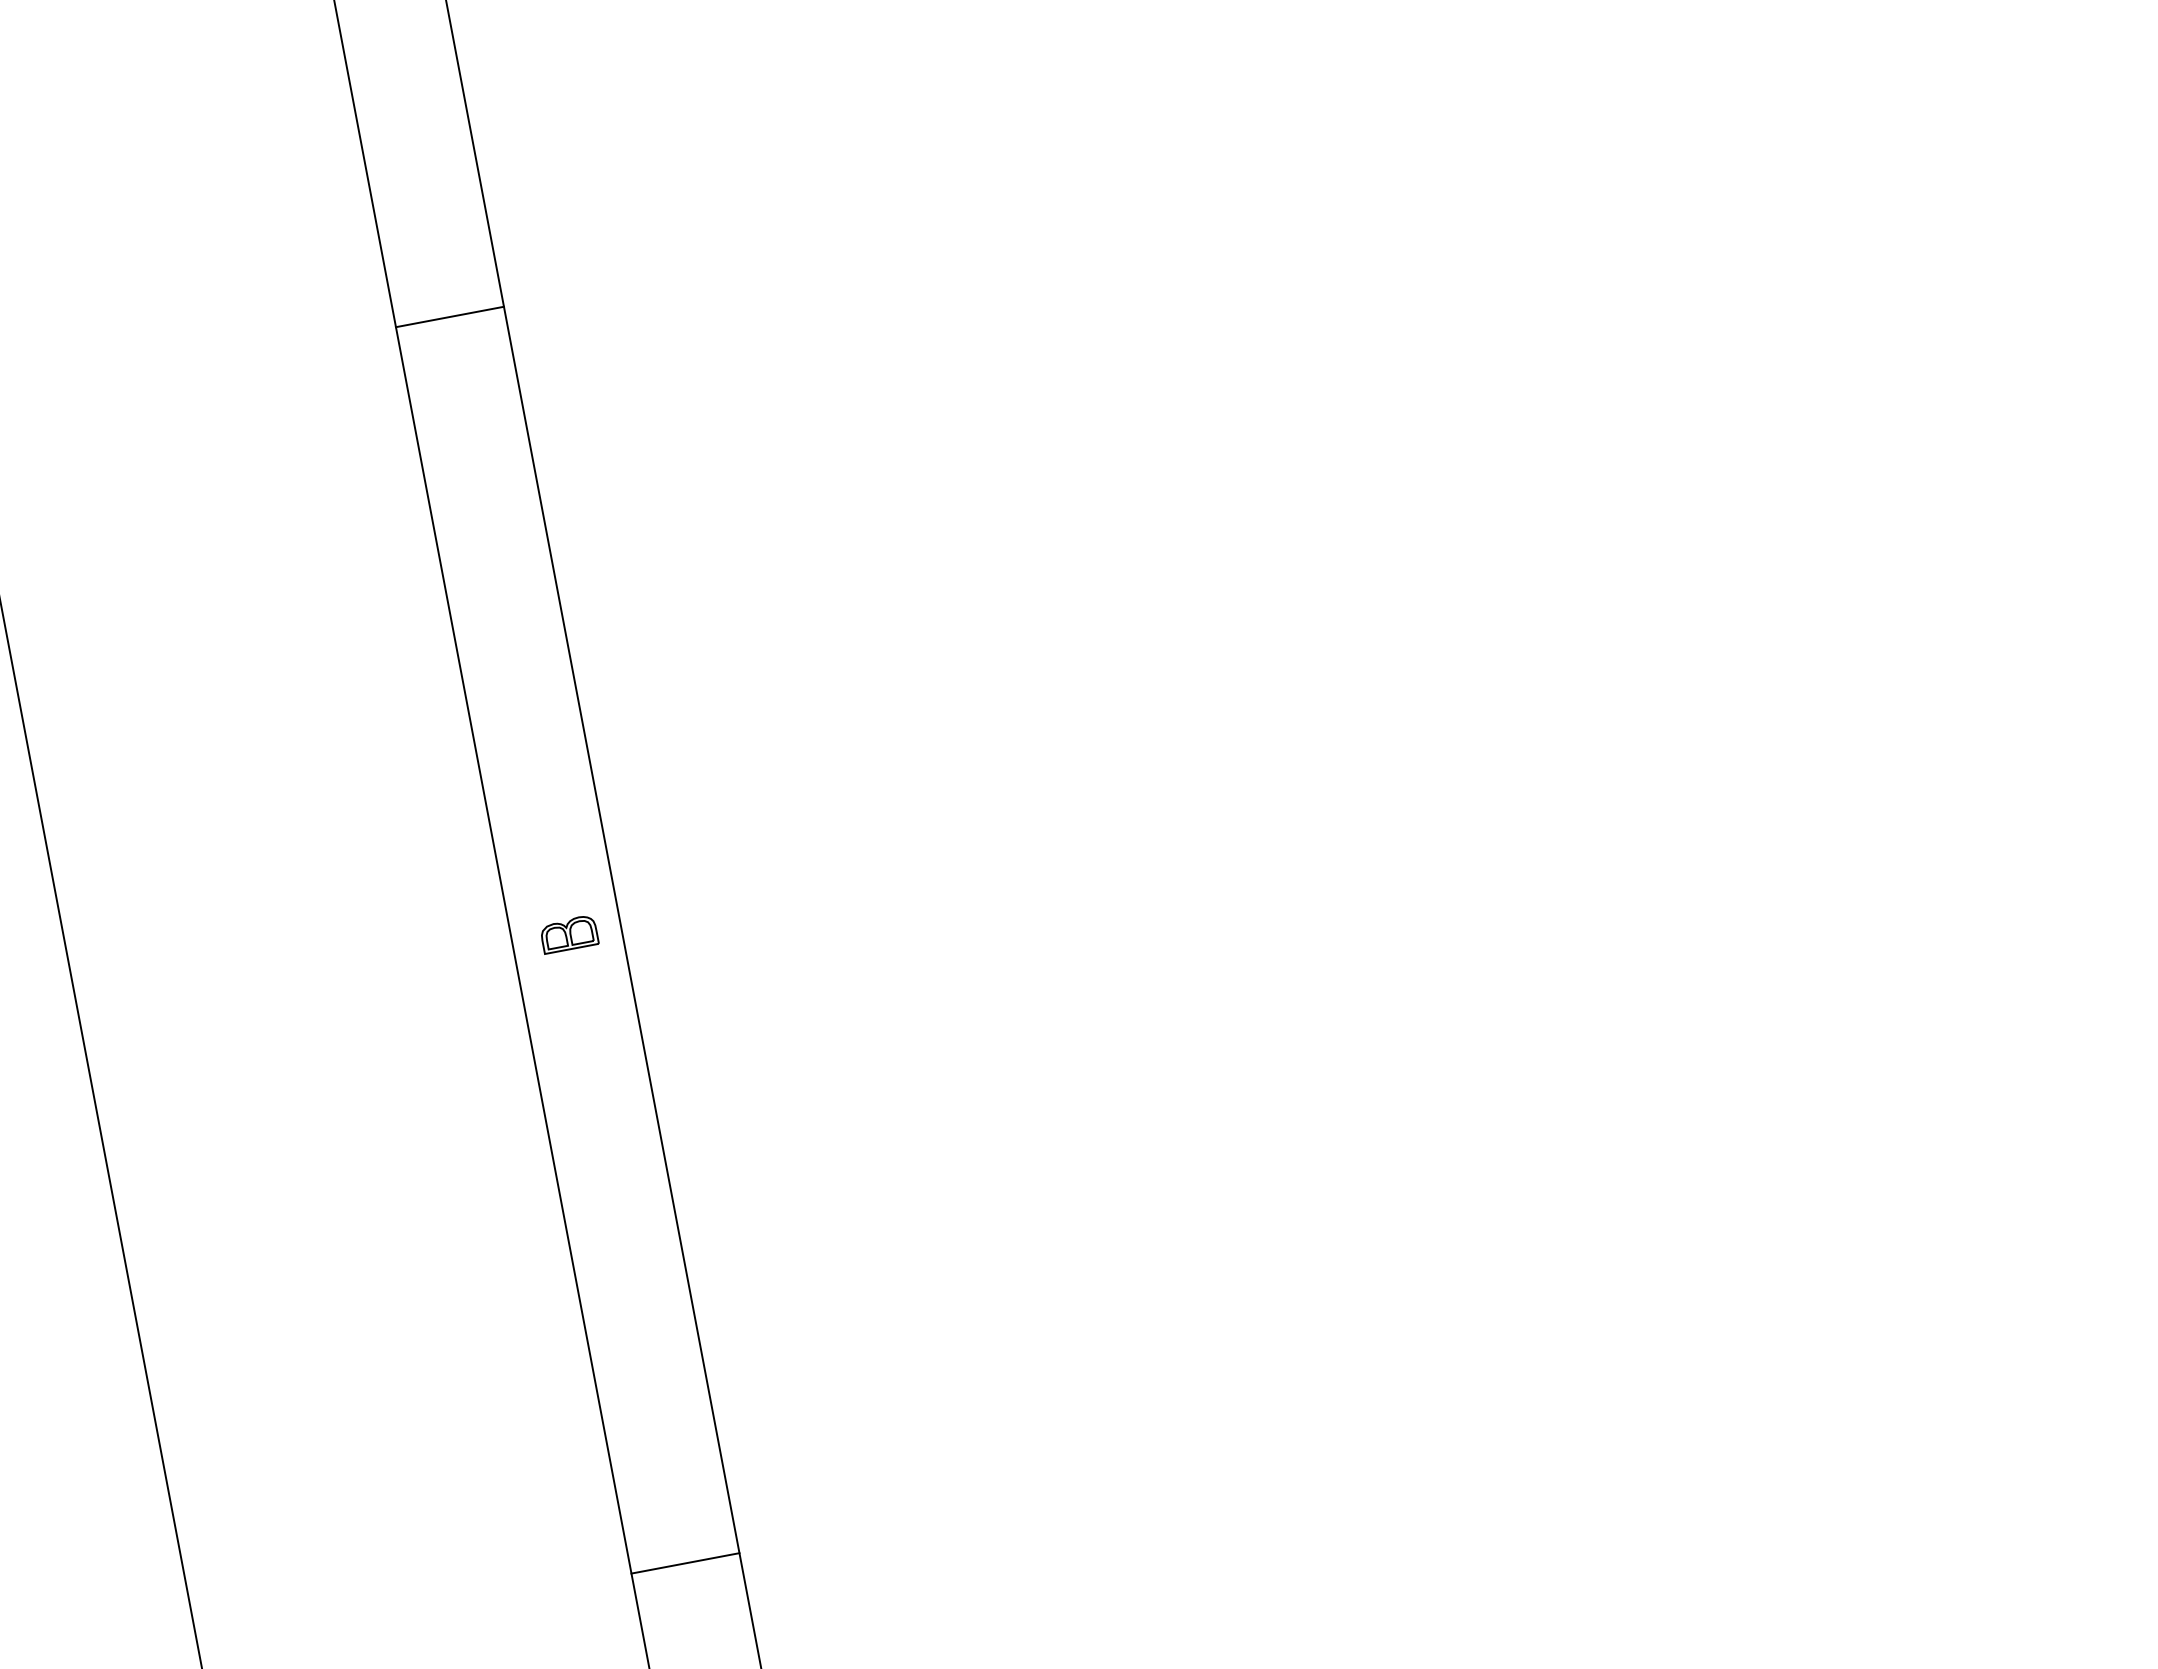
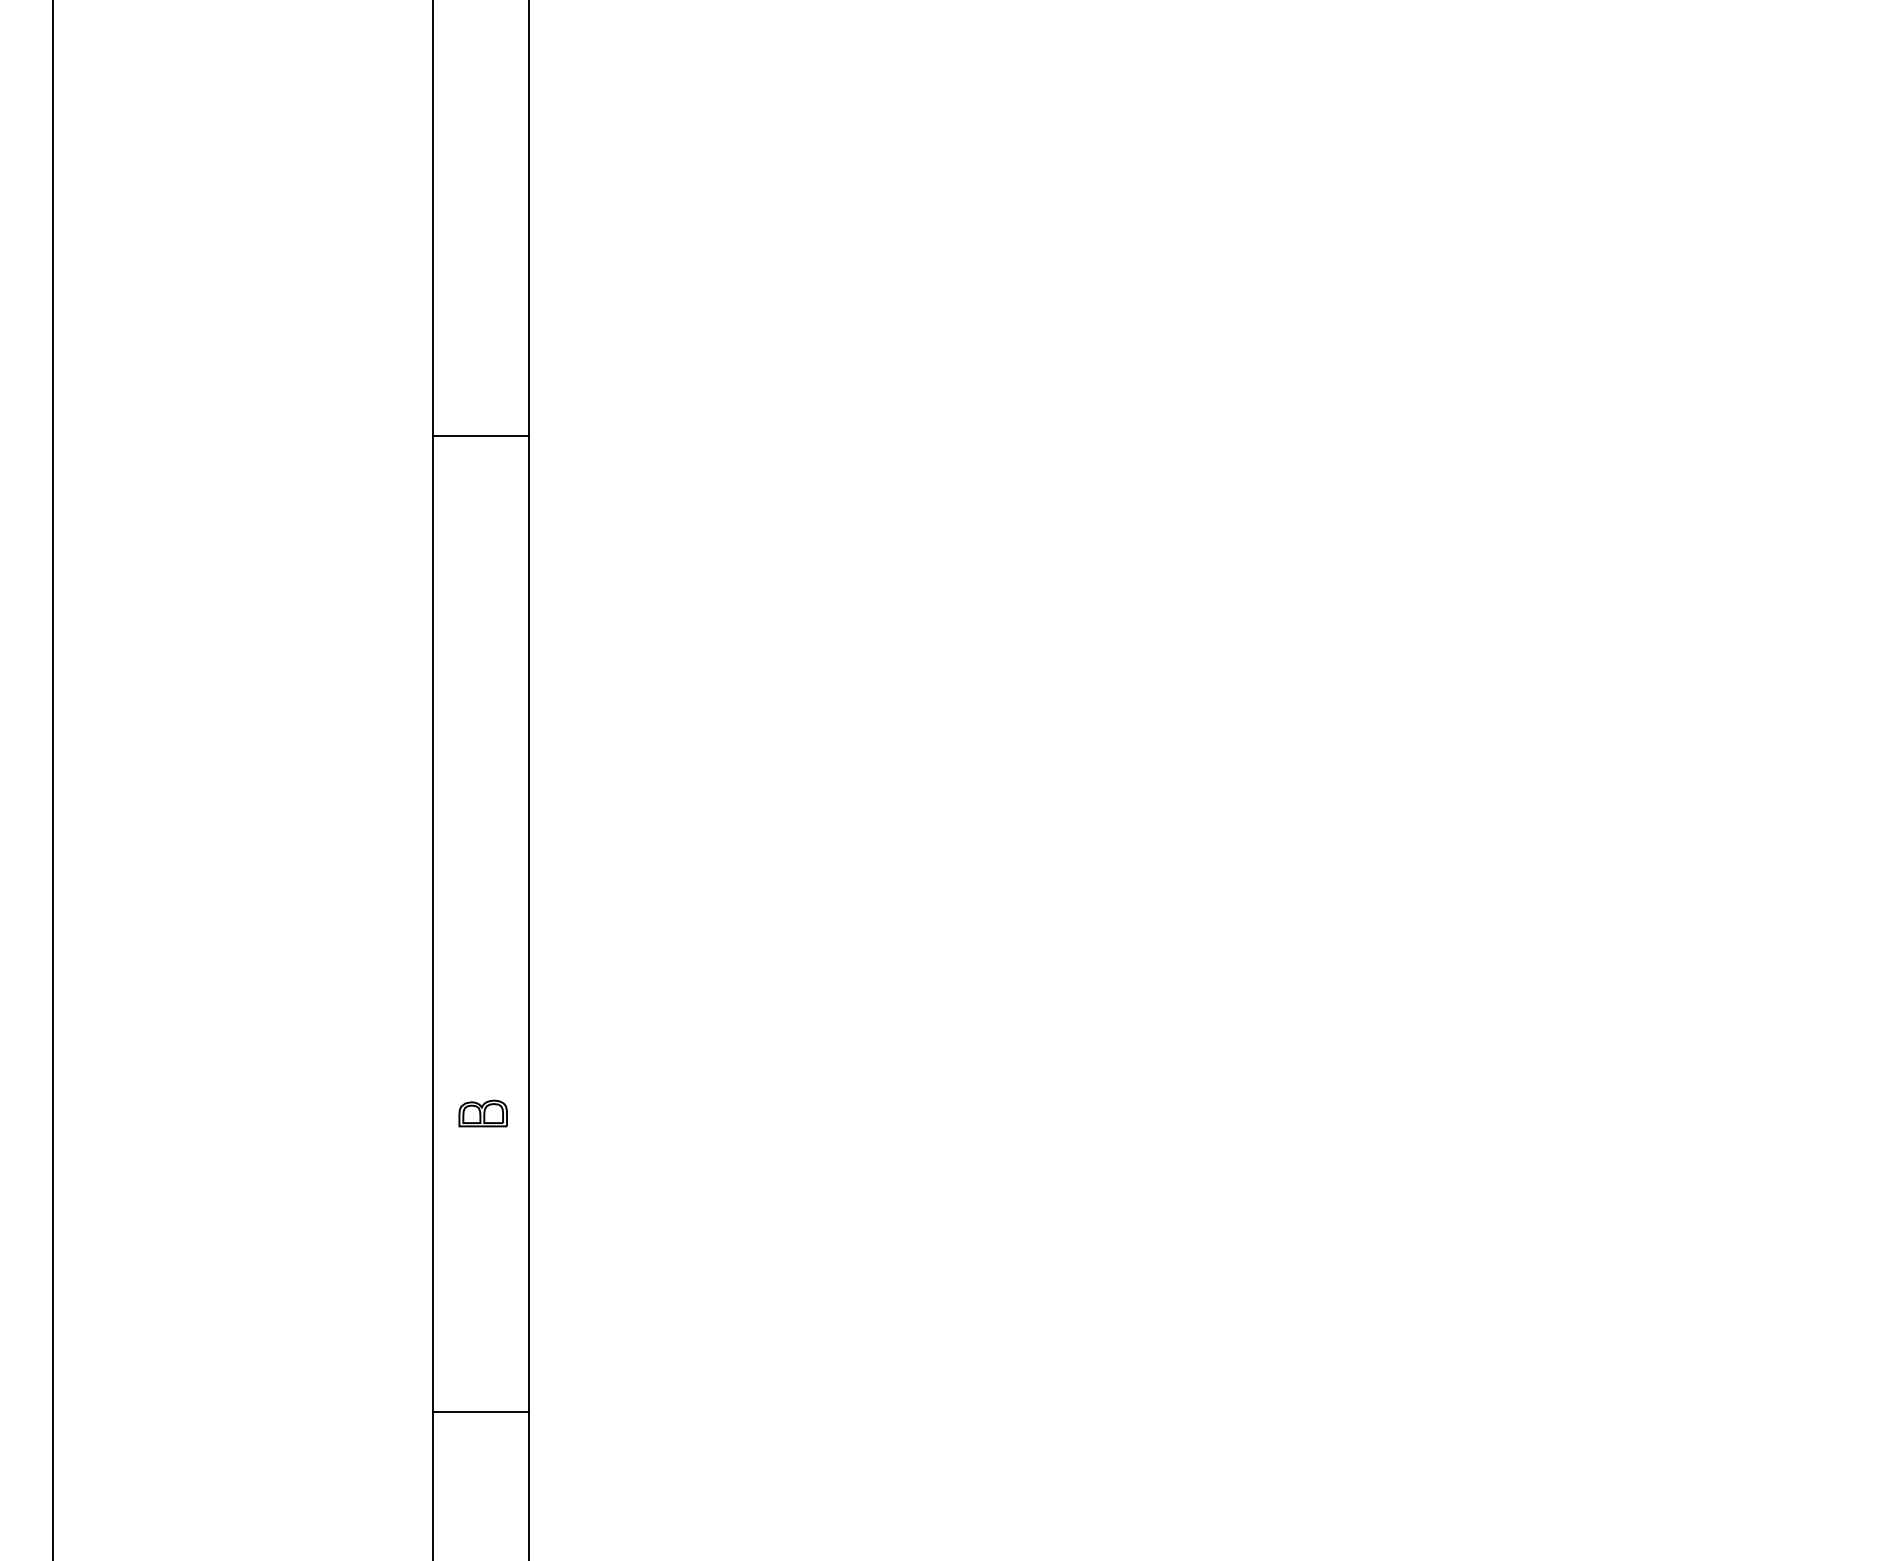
line: (449, 317) -> (480, 436), moved
part: (568, 934) -> (482, 1113), moved
line: (684, 1563) -> (480, 1412), moved

